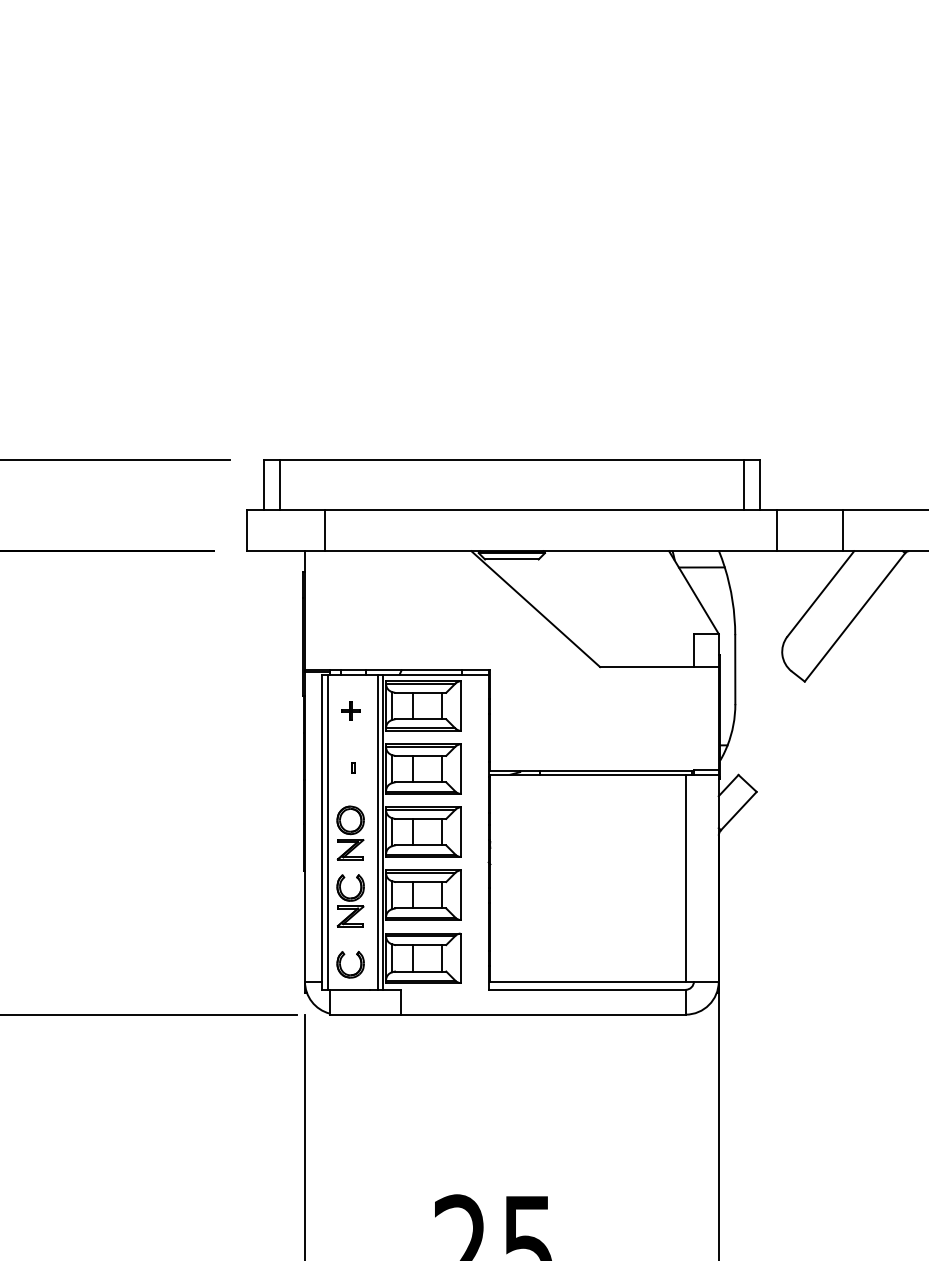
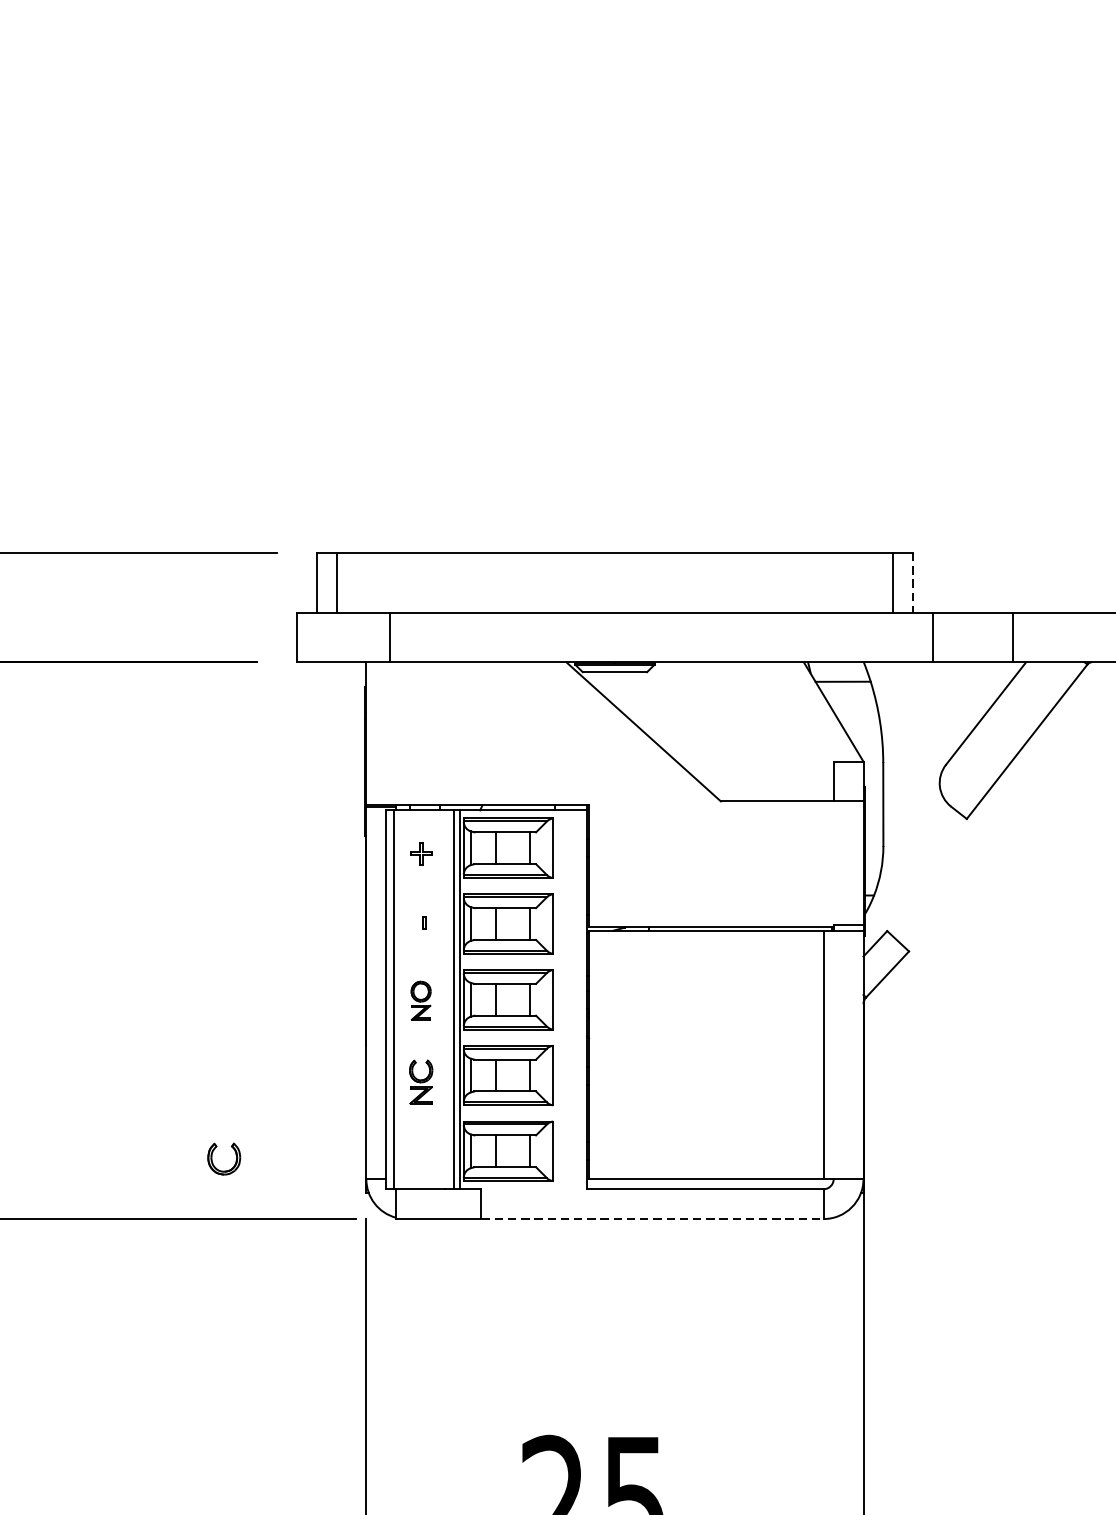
line: (760, 485) -> (913, 583), solid -> dashed
part: (350, 832) -> (421, 1000), size x0.6
part: (350, 900) -> (421, 1081), size x0.7
part: (341, 965) -> (213, 1159), moved
line: (543, 1014) -> (652, 1218), solid -> dashed

